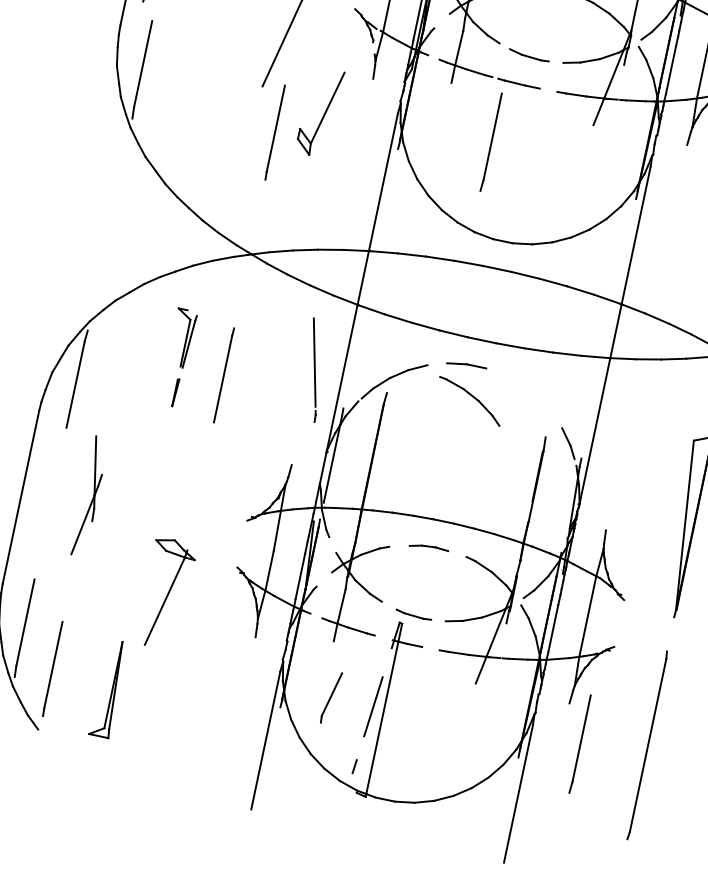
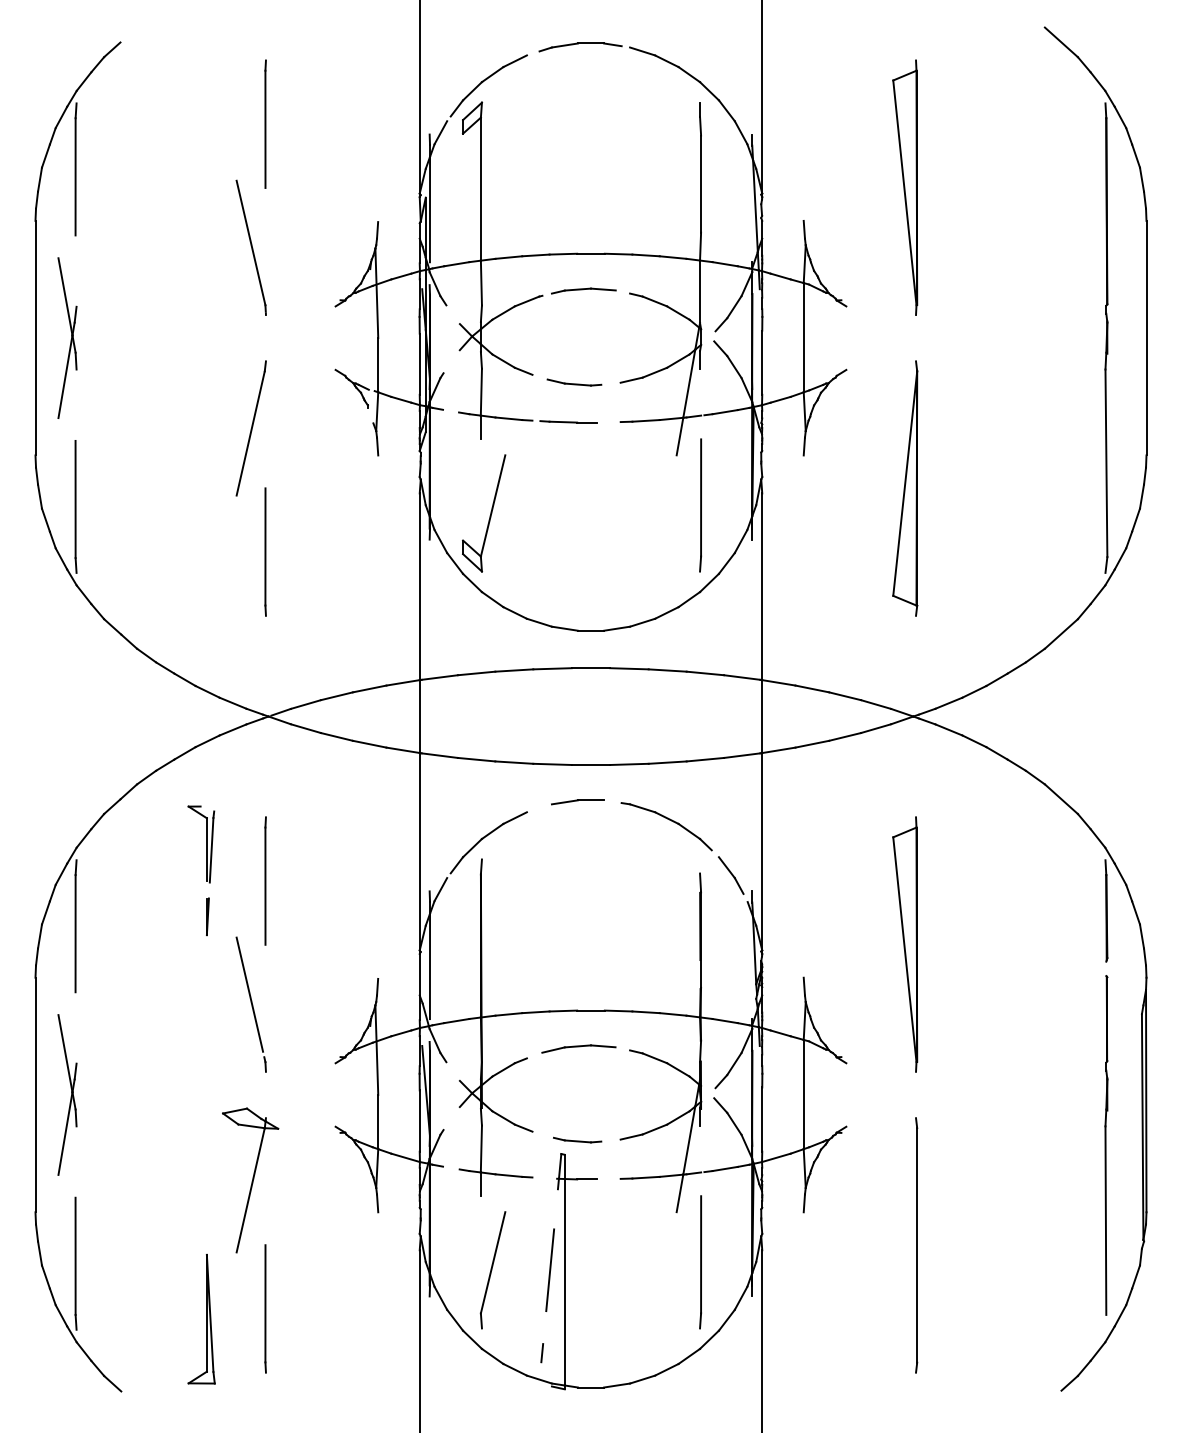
part: (320, 112) -> (484, 513), moved
part: (491, 142) -> (700, 505), moved
part: (313, 369) -> (250, 1004), moved
part: (472, 397) -> (669, 820), moved
part: (90, 496) -> (67, 1094), moved
part: (428, 547) -> (578, 1048), size x1.43
line: (52, 668) -> (265, 1308), moved
part: (330, 697) -> (492, 1270), size x1.67
line: (579, 744) -> (700, 1262), moved

